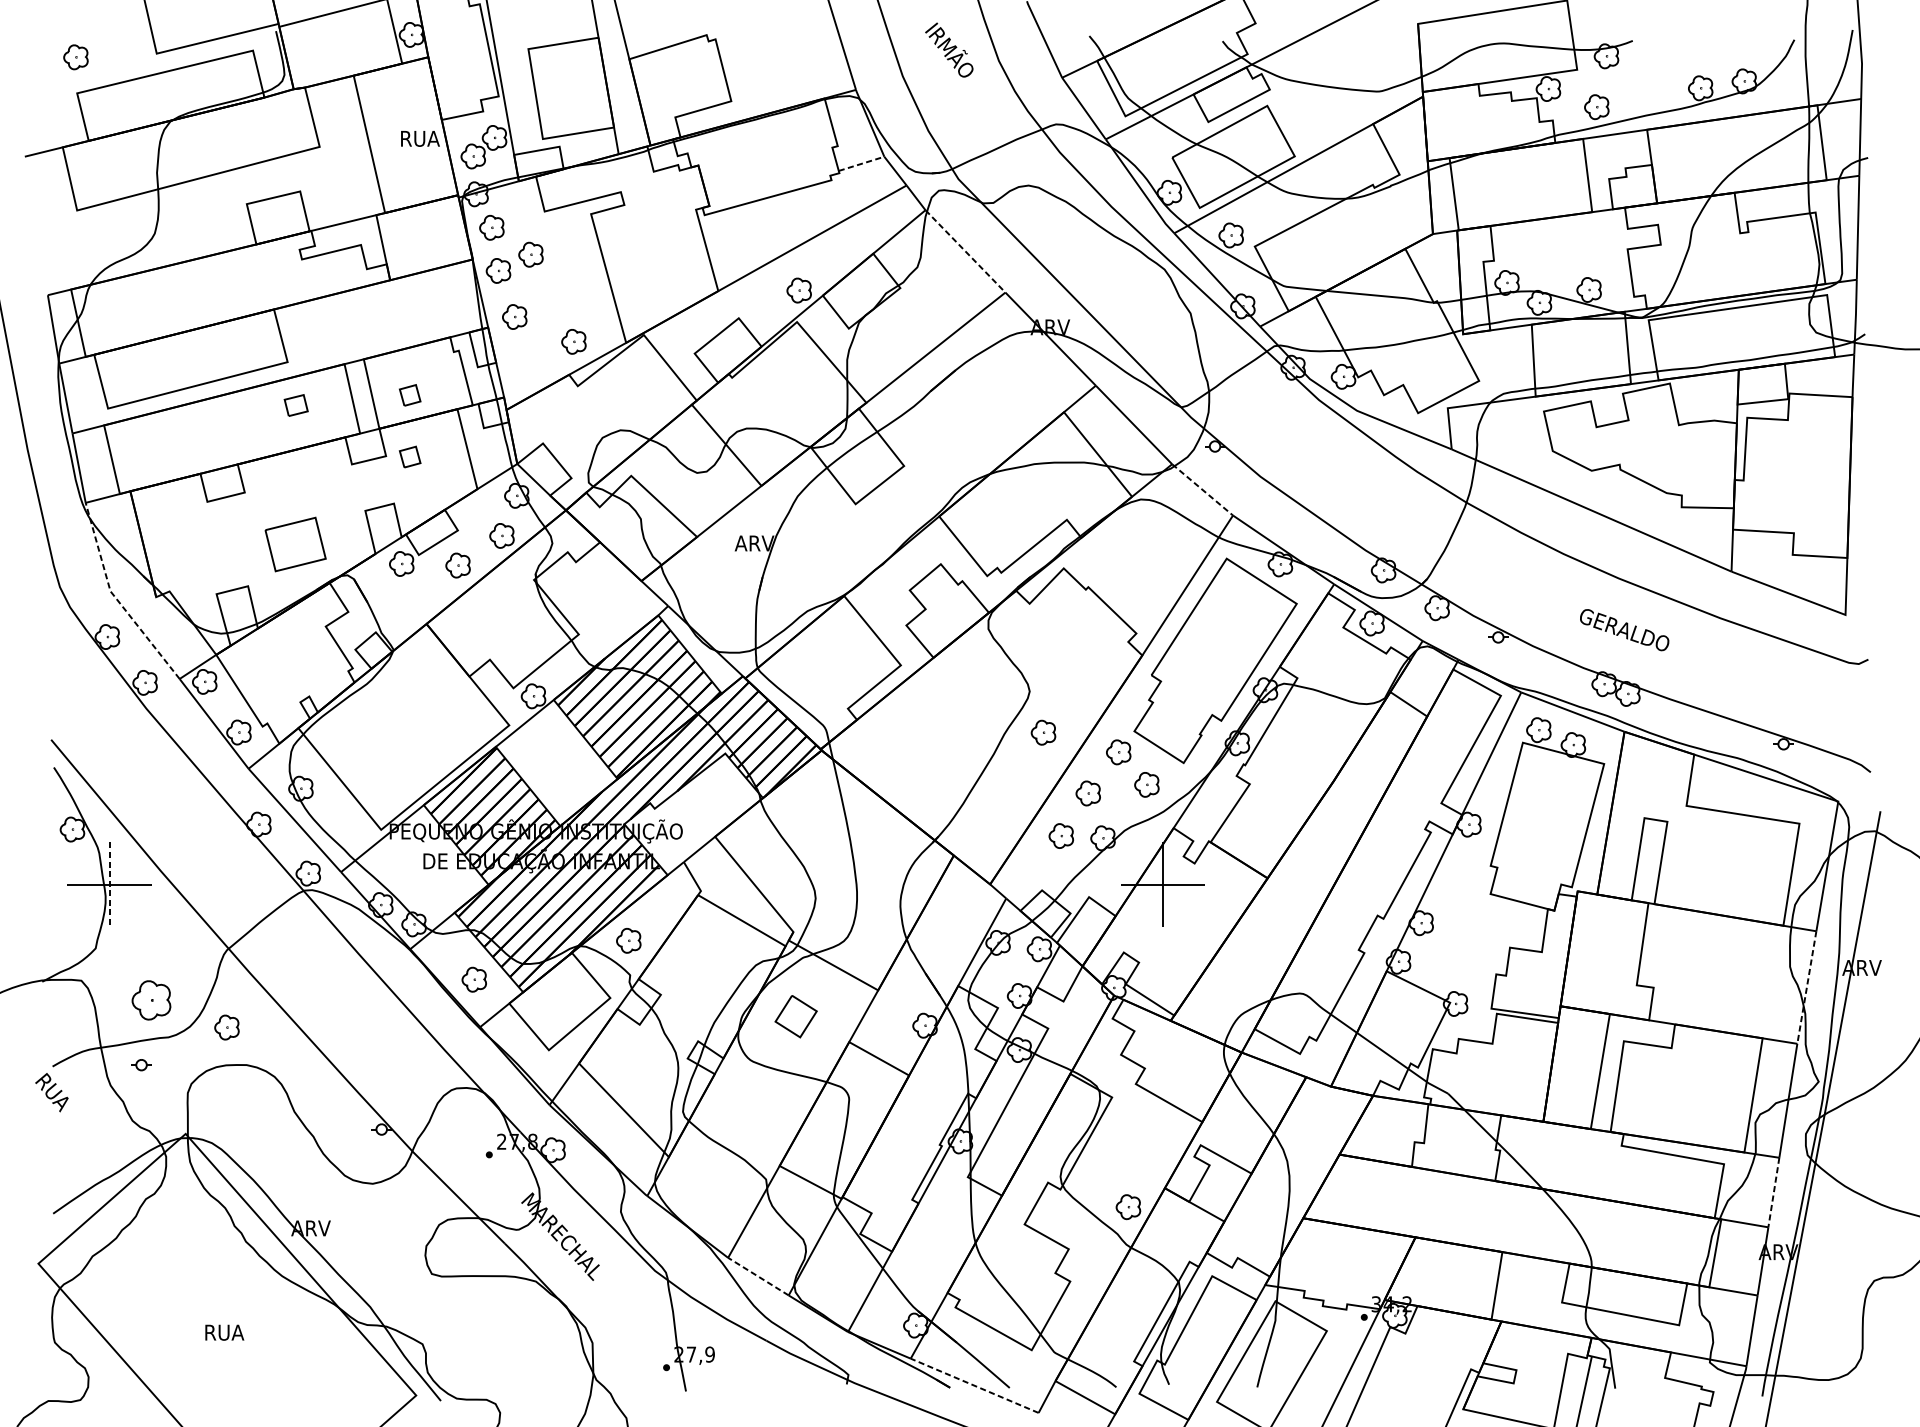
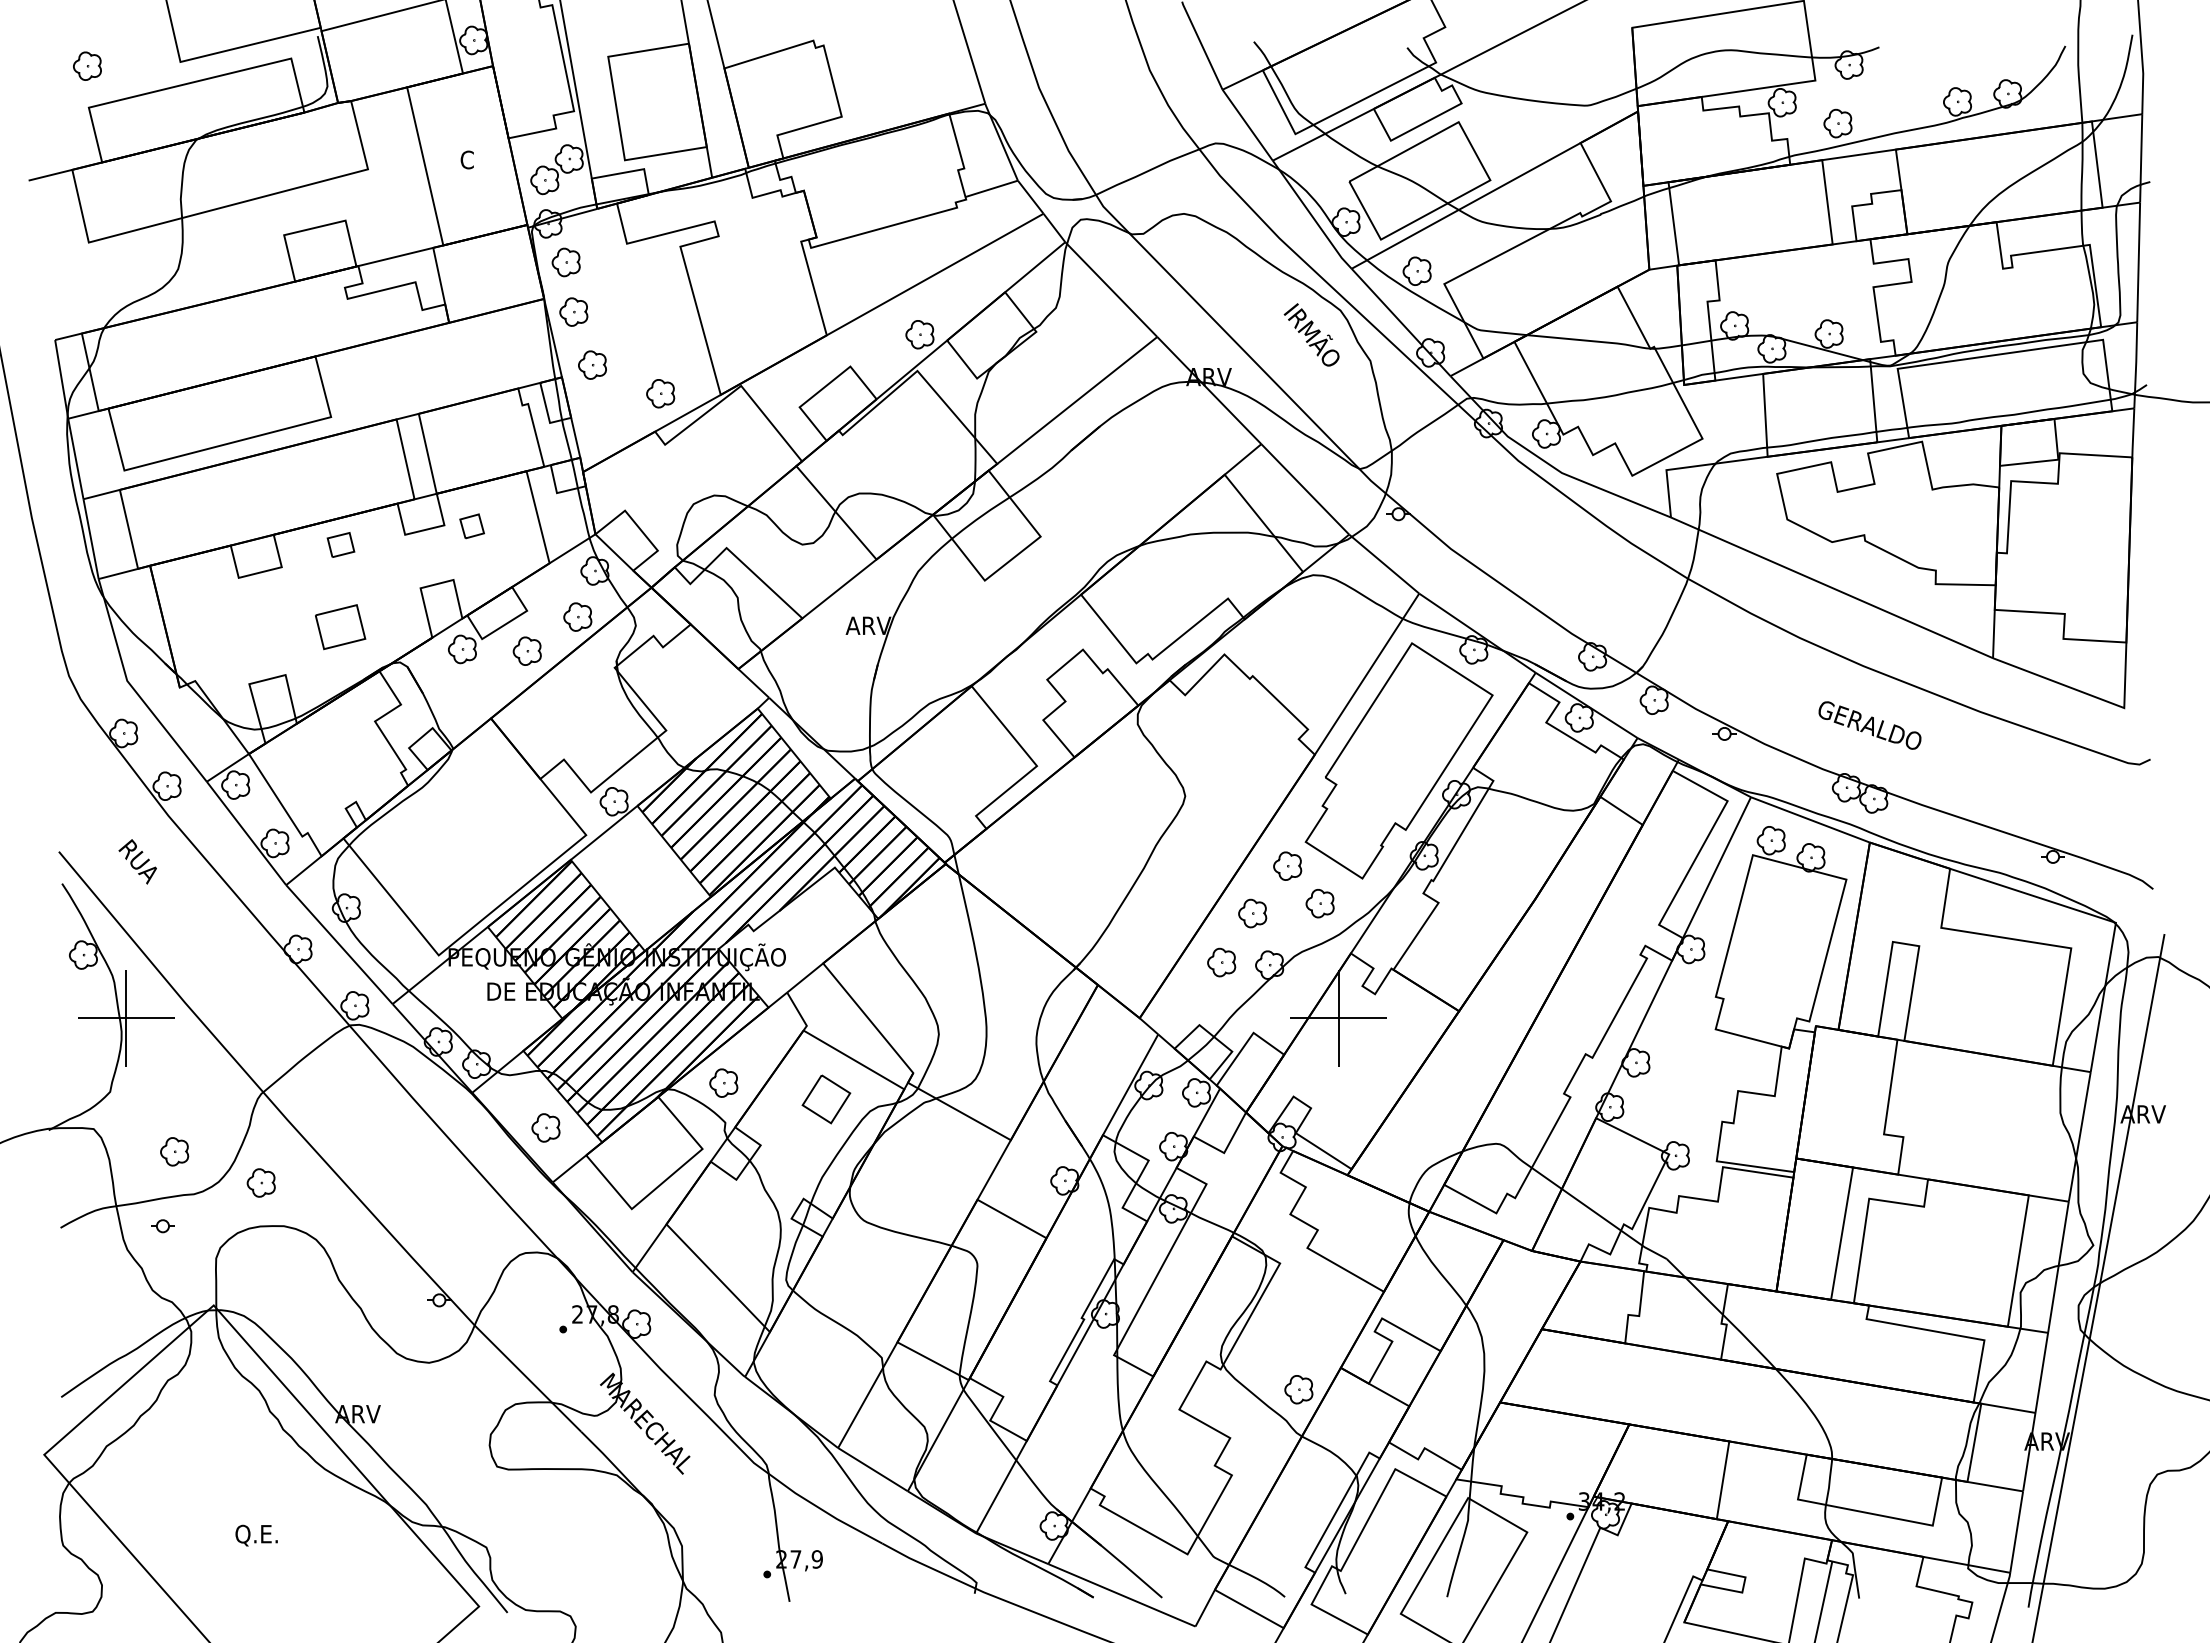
text: (949, 49) -> (1311, 334), moved
text: (420, 138) -> (483, 159), RUA -> C
line: (862, 163) -> (992, 188), dashed -> solid
line: (965, 251) -> (1111, 289), dashed -> solid
part: (530, 254) -> (610, 293), removed
part: (409, 395) -> (471, 455), removed
part: (295, 405) -> (340, 544), moved
line: (1202, 490) -> (1384, 564), dashed -> solid
part: (295, 544) -> (340, 627), size x0.71
line: (116, 598) -> (134, 689), dashed -> solid
part: (1042, 732) -> (1200, 843), removed
line: (109, 884) -> (126, 1018), dashed -> solid
line: (1806, 987) -> (2079, 1136), dashed -> solid
part: (151, 1000) -> (174, 1151), size x0.62
part: (796, 1016) -> (826, 1099), moved
text: (51, 1092) -> (137, 861), moved
line: (1773, 1192) -> (2041, 1372), dashed -> solid
line: (758, 1276) -> (872, 1469), dashed -> solid
text: (224, 1333) -> (258, 1535), RUA -> Q.E.
line: (974, 1385) -> (1121, 1595), dashed -> solid

